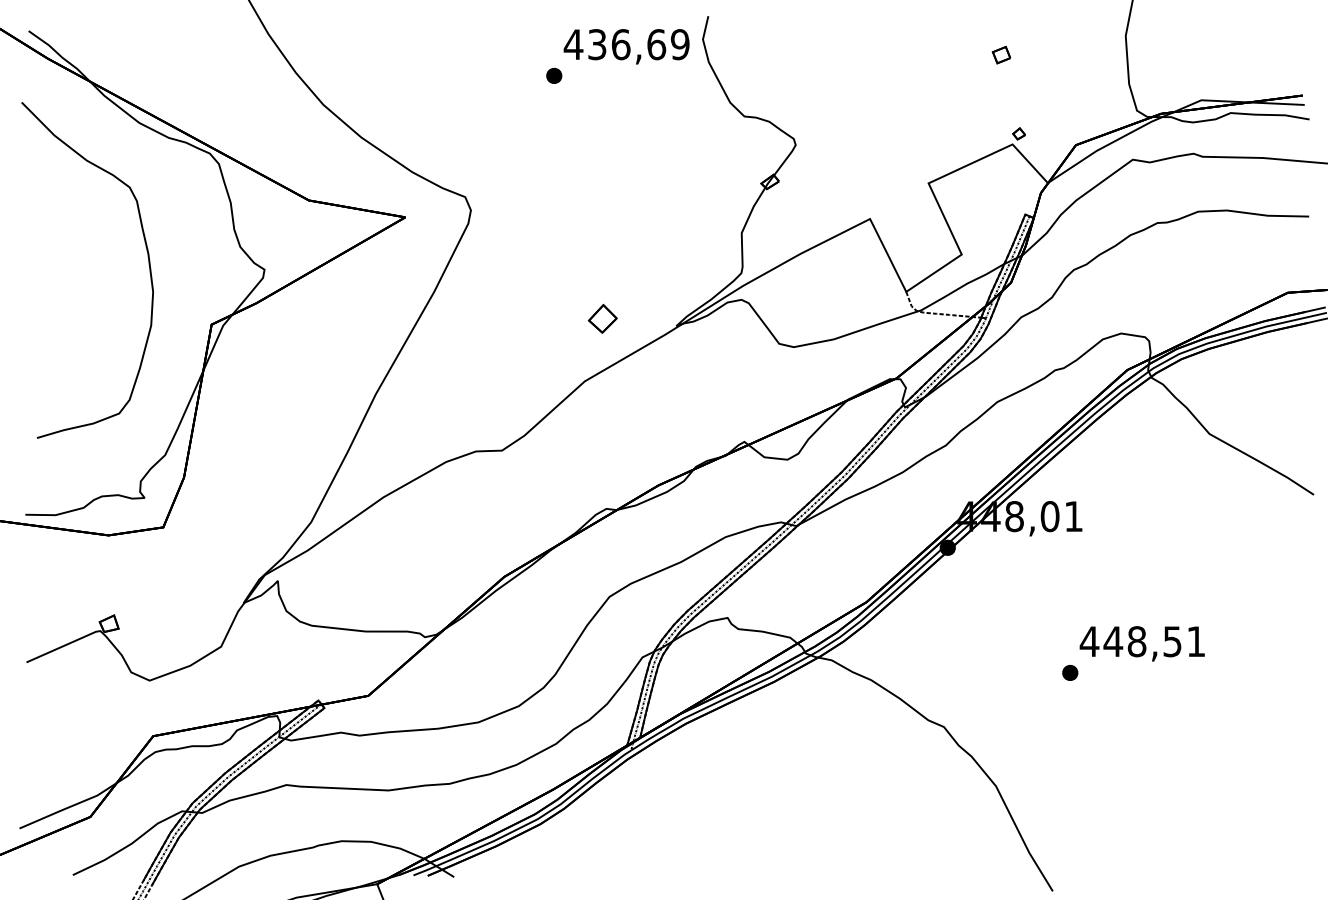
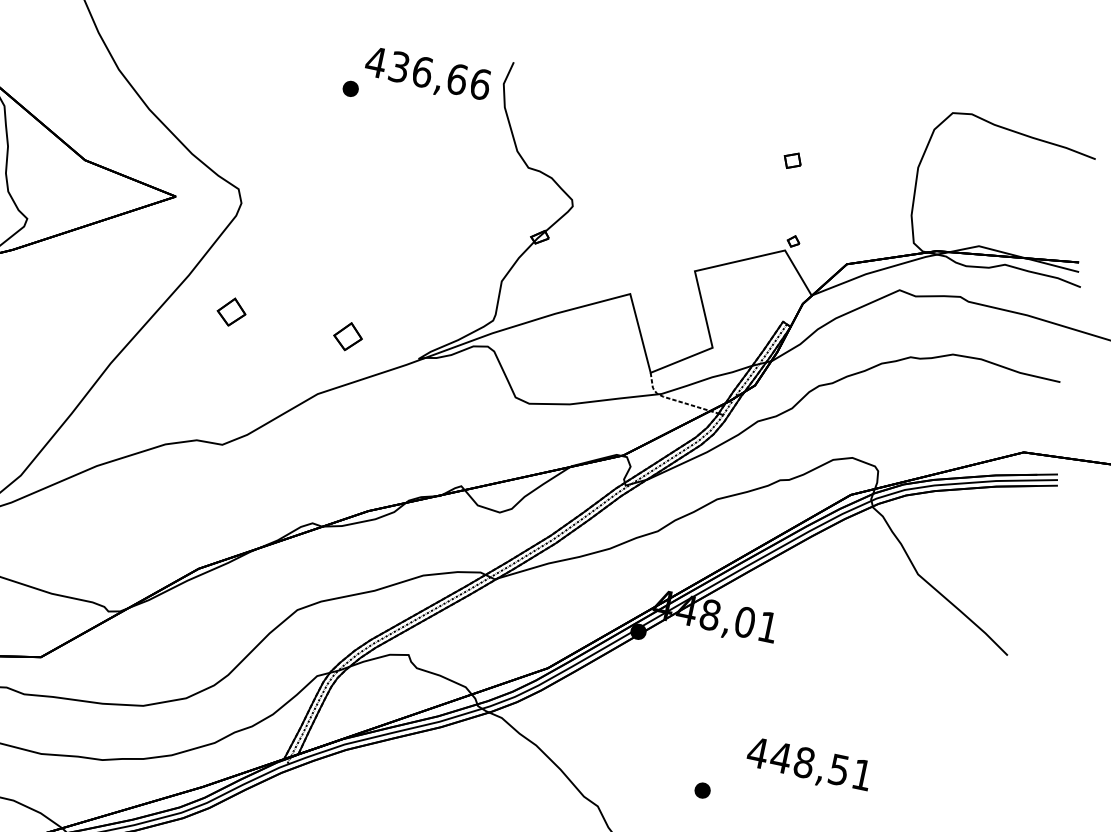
text: (679, 44) -> (479, 84), 436,69 -> 436,66
part: (483, 318) -> (231, 311), added
part: (1070, 672) -> (702, 790), moved

